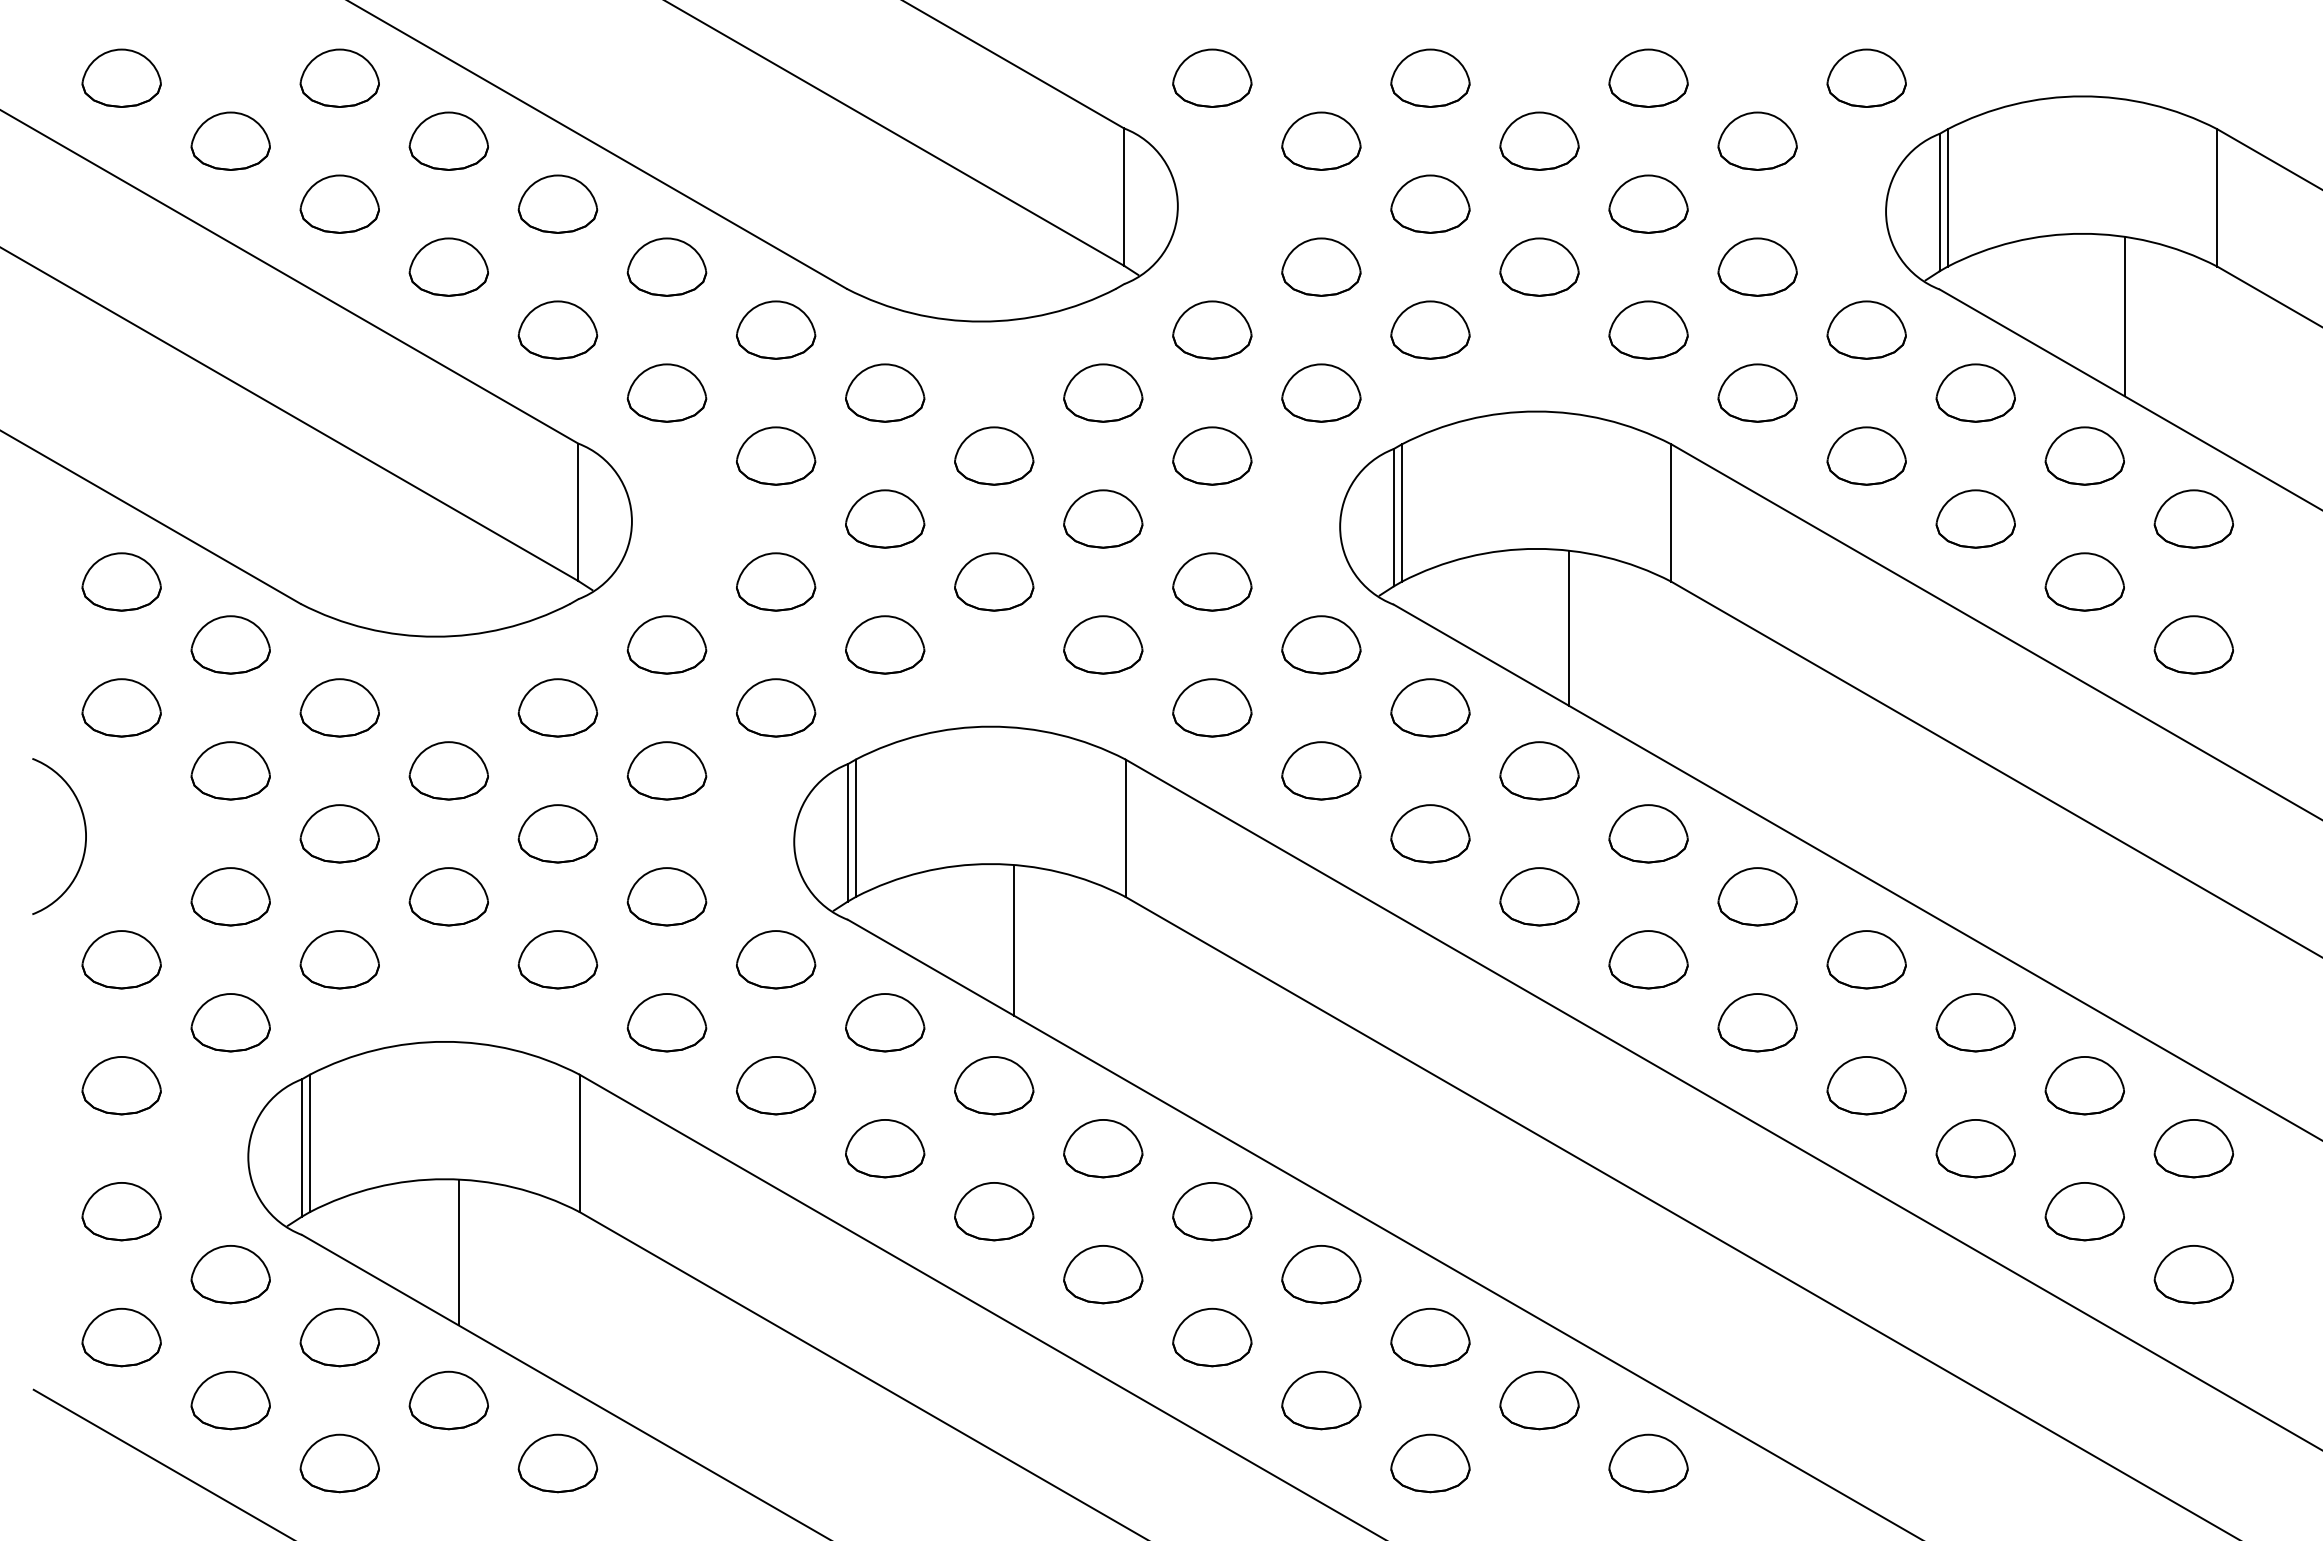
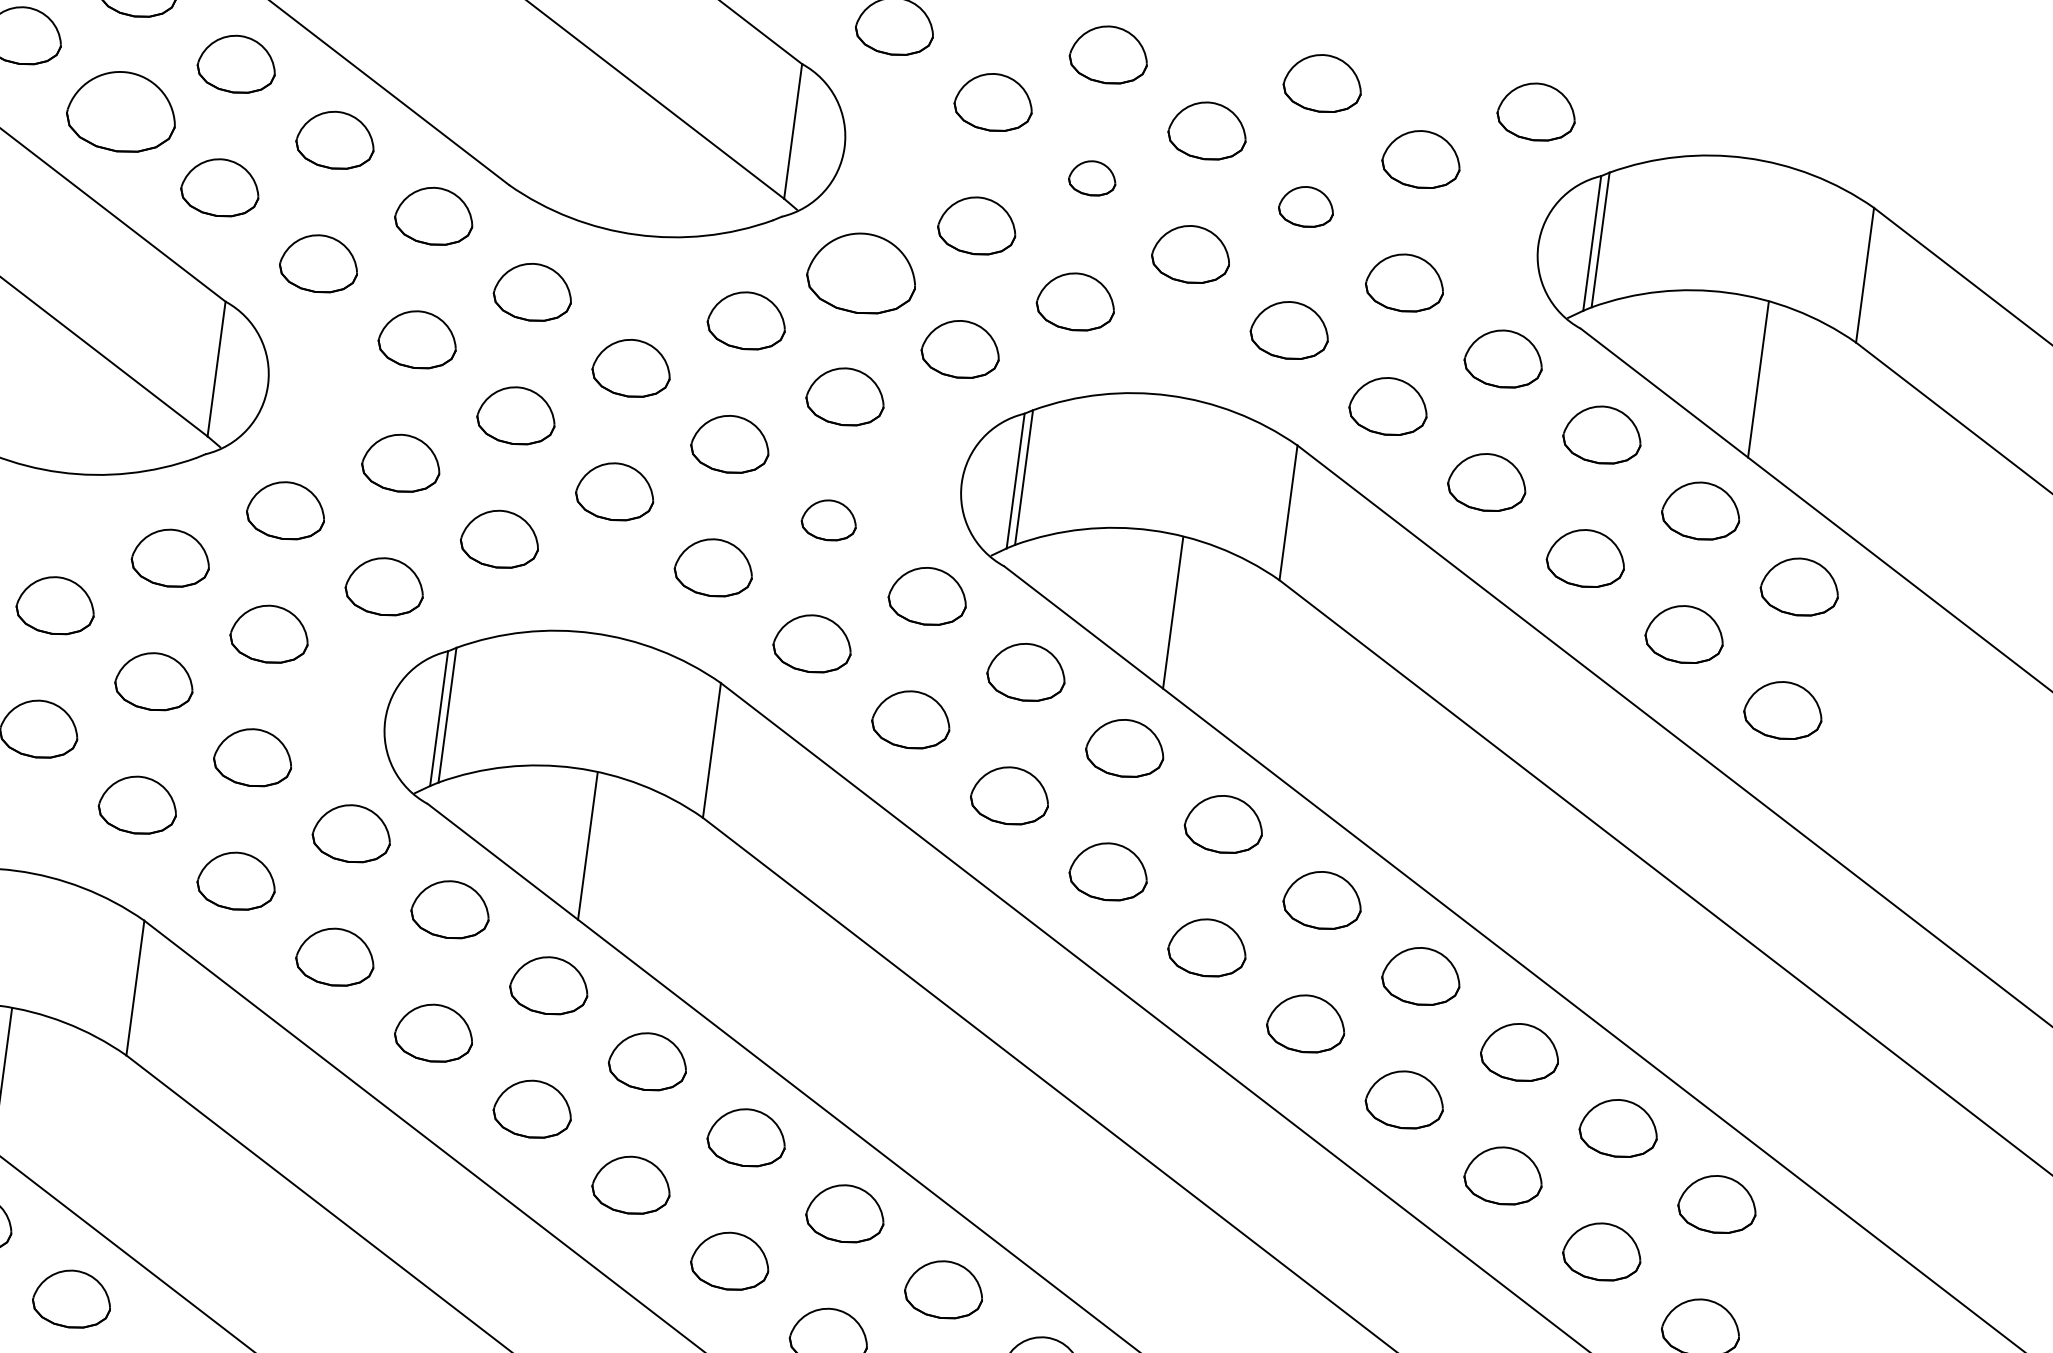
part: (1430, 203) -> (1092, 177), size x0.6
part: (1648, 203) -> (1306, 206), size x0.7
part: (448, 266) -> (121, 111), size x1.4
part: (1212, 329) -> (862, 272), size x1.4
part: (1212, 581) -> (829, 519), size x0.7

